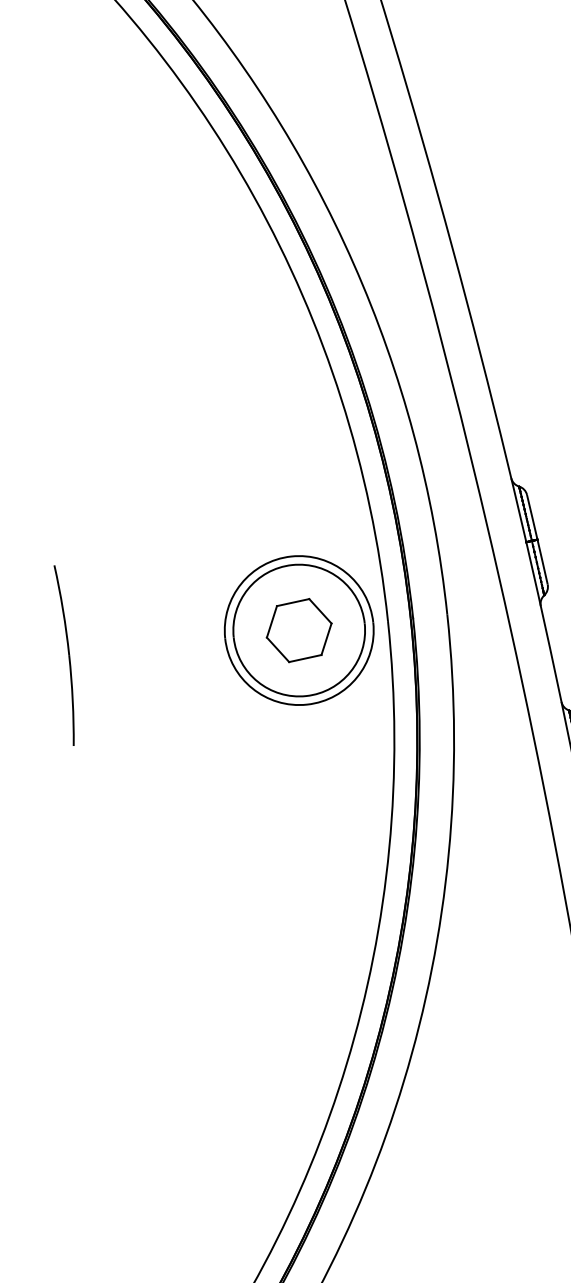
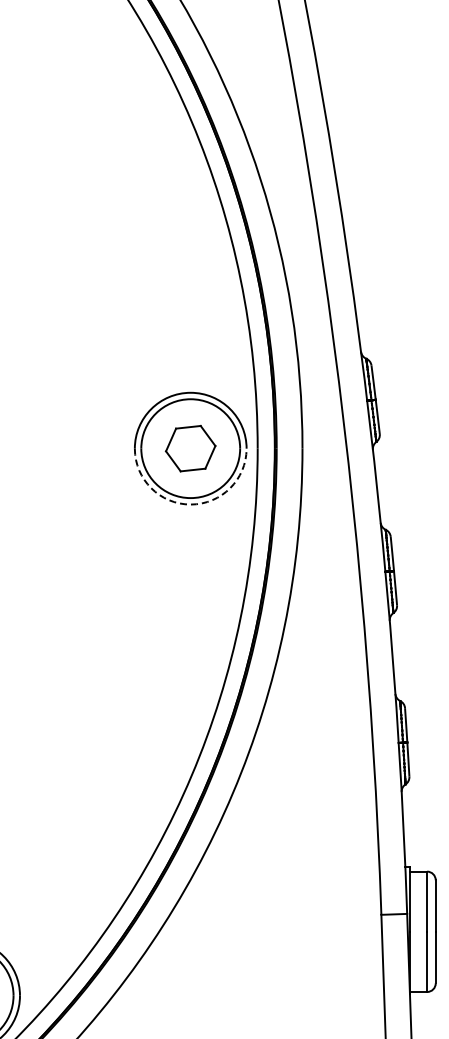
part: (65, 655) -> (14, 448), removed
arc: (306, 704) -> (190, 504), solid -> dashed

